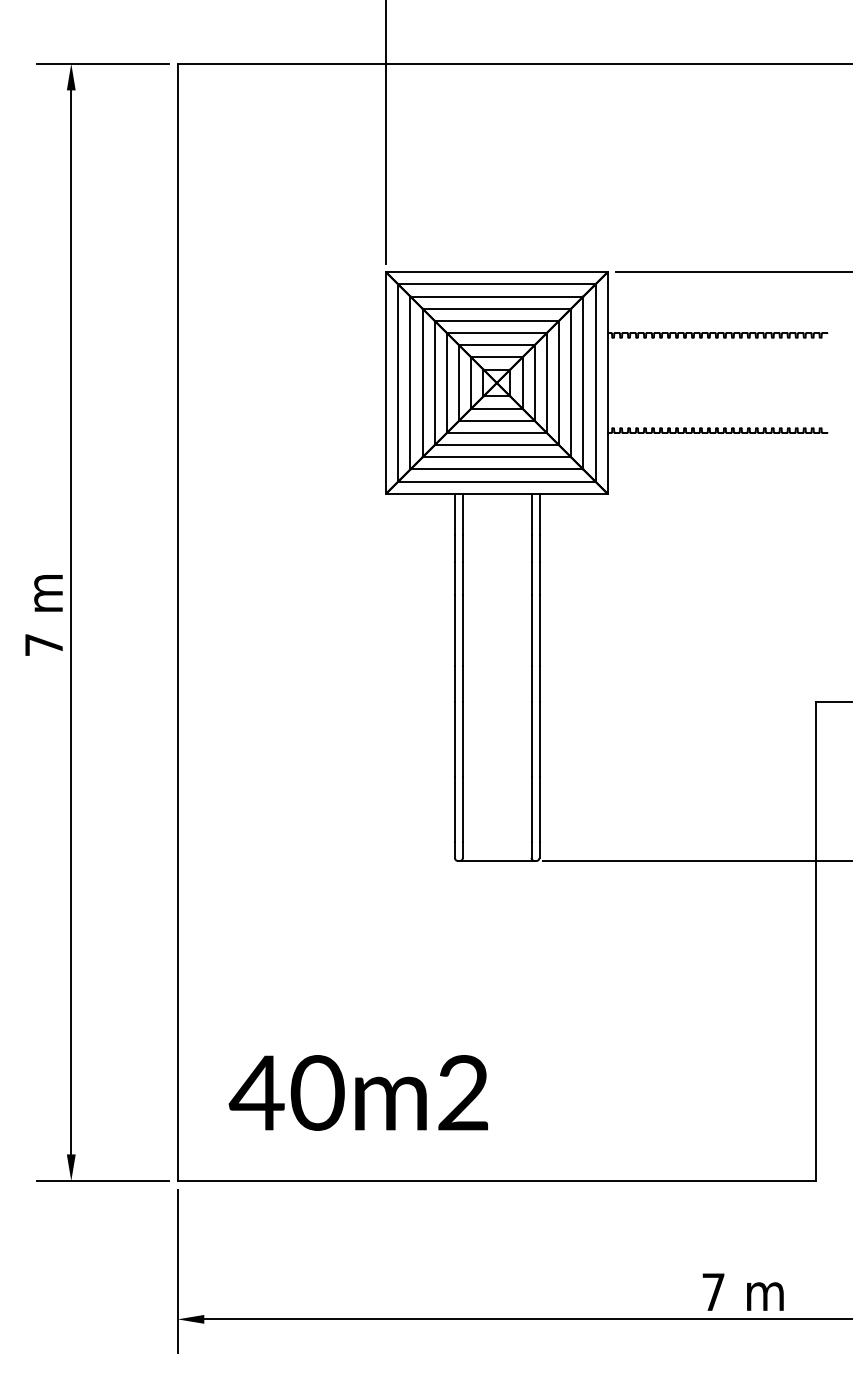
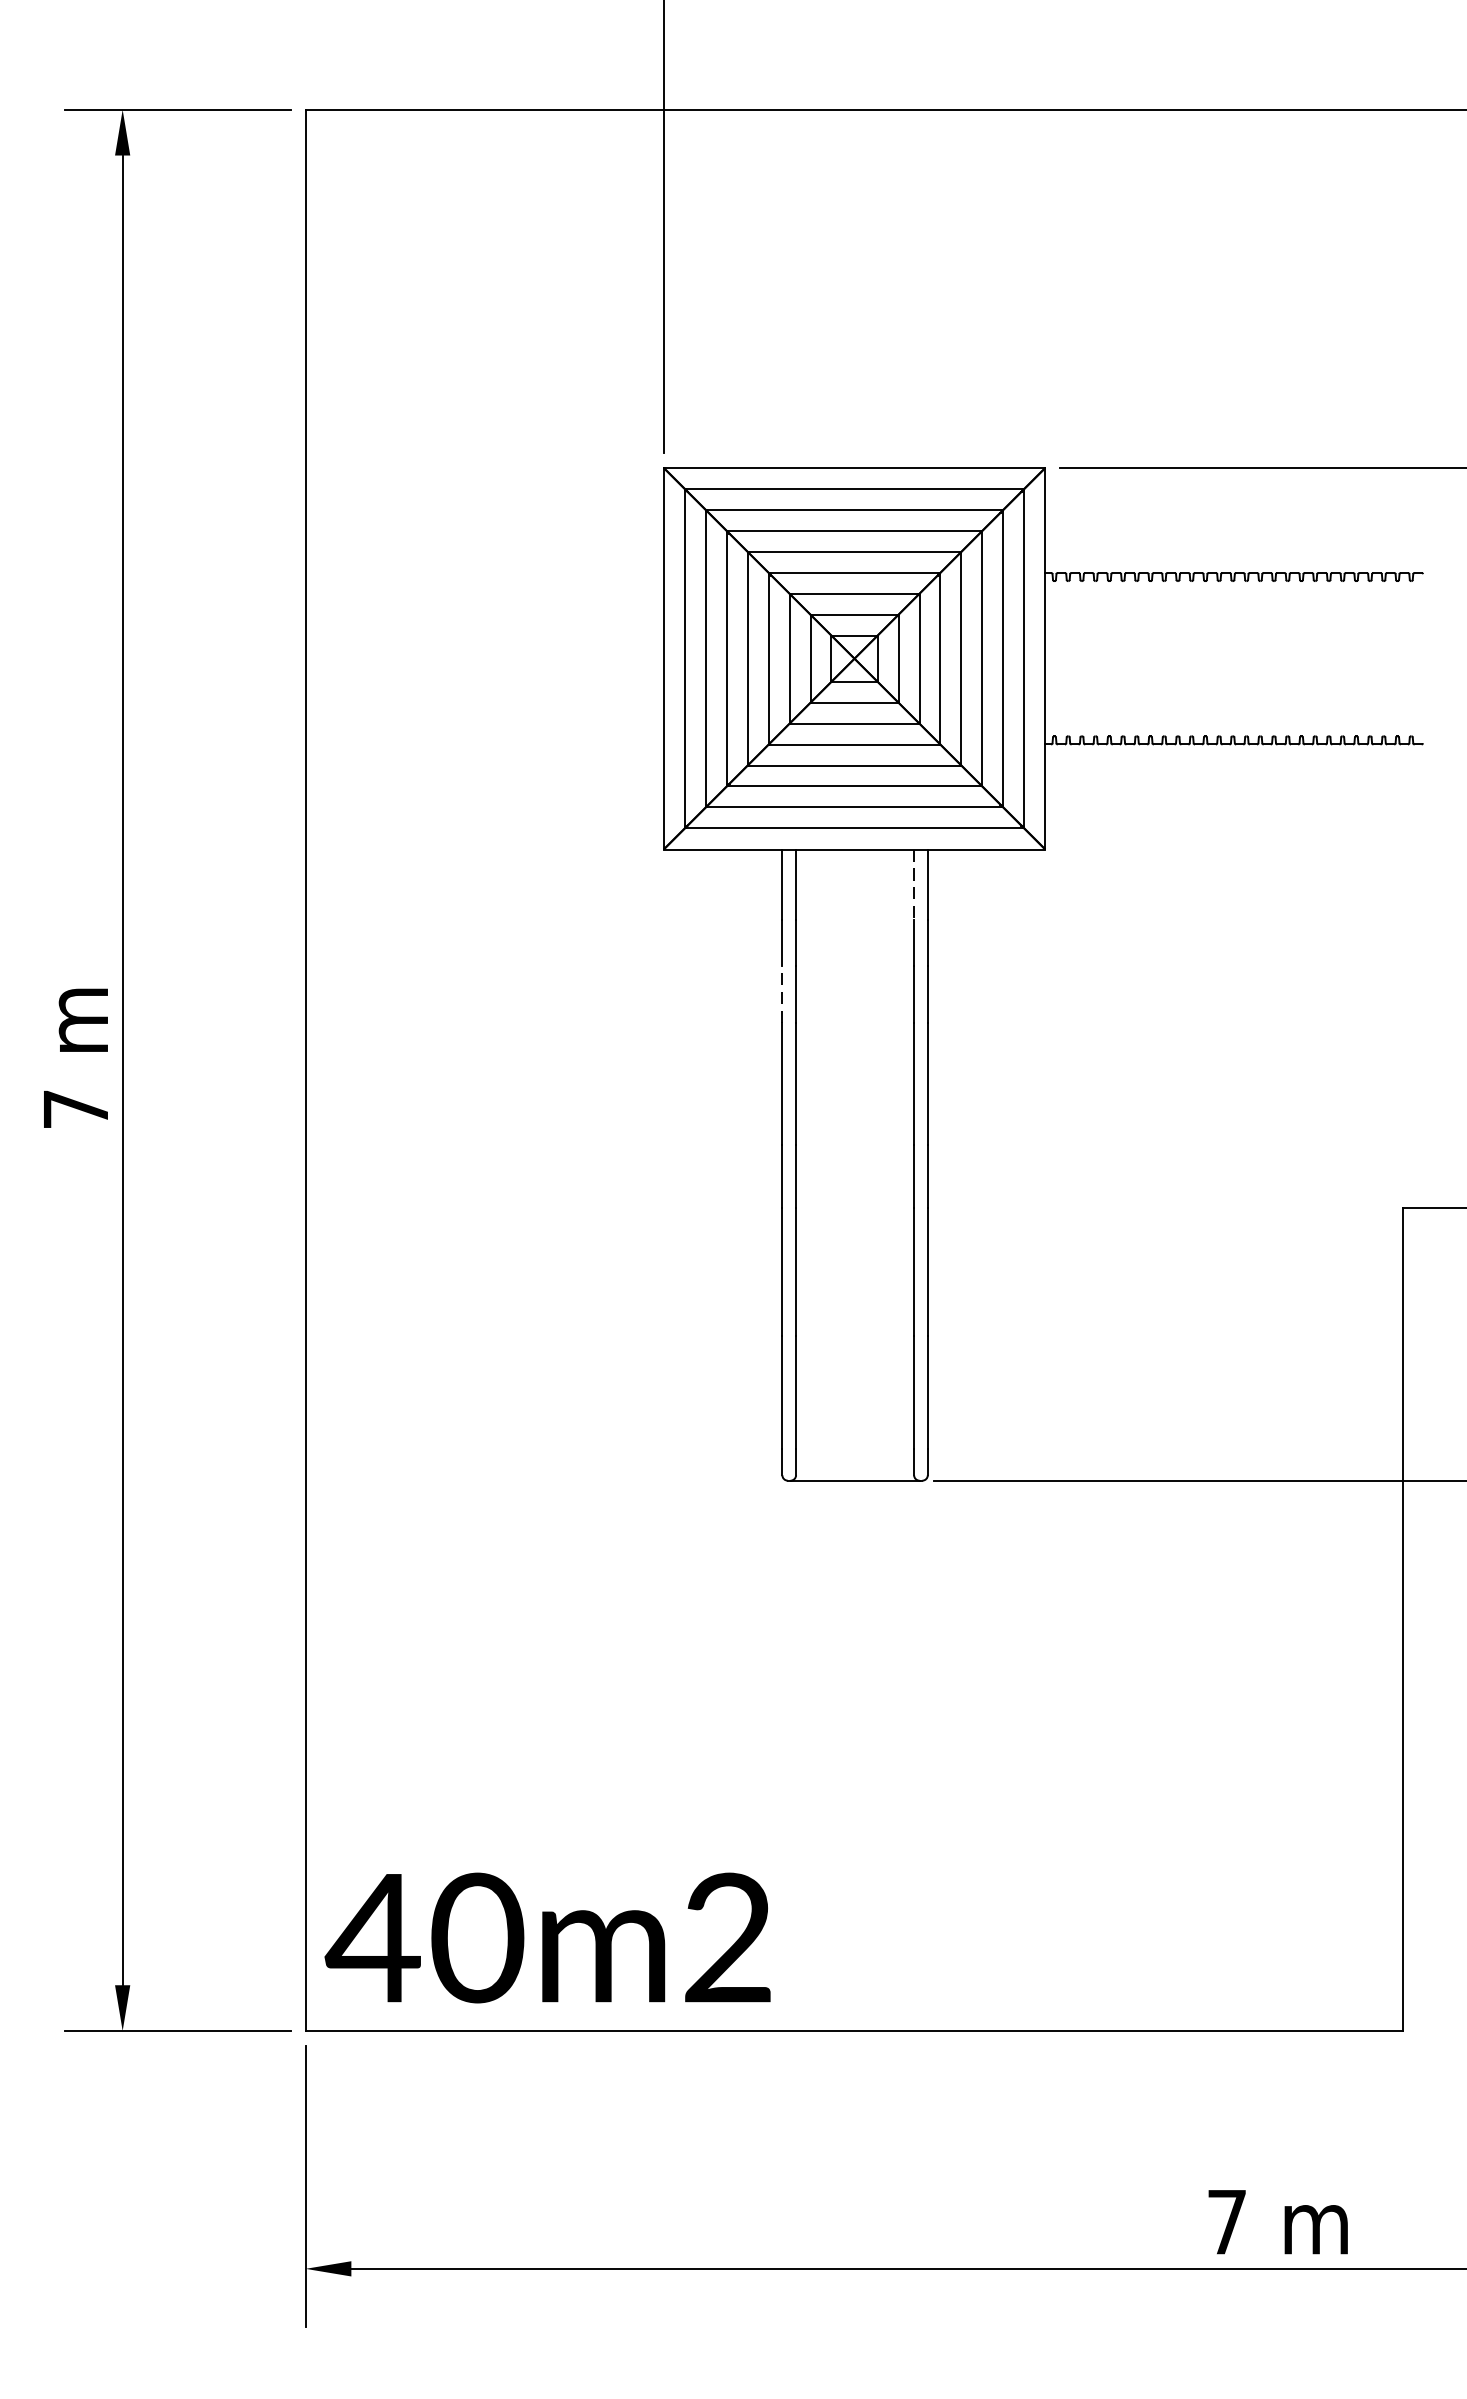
line: (531, 514) -> (914, 884), solid -> dashed
line: (454, 578) -> (781, 994), solid -> dashed
text: (357, 1092) -> (546, 1937), moved

